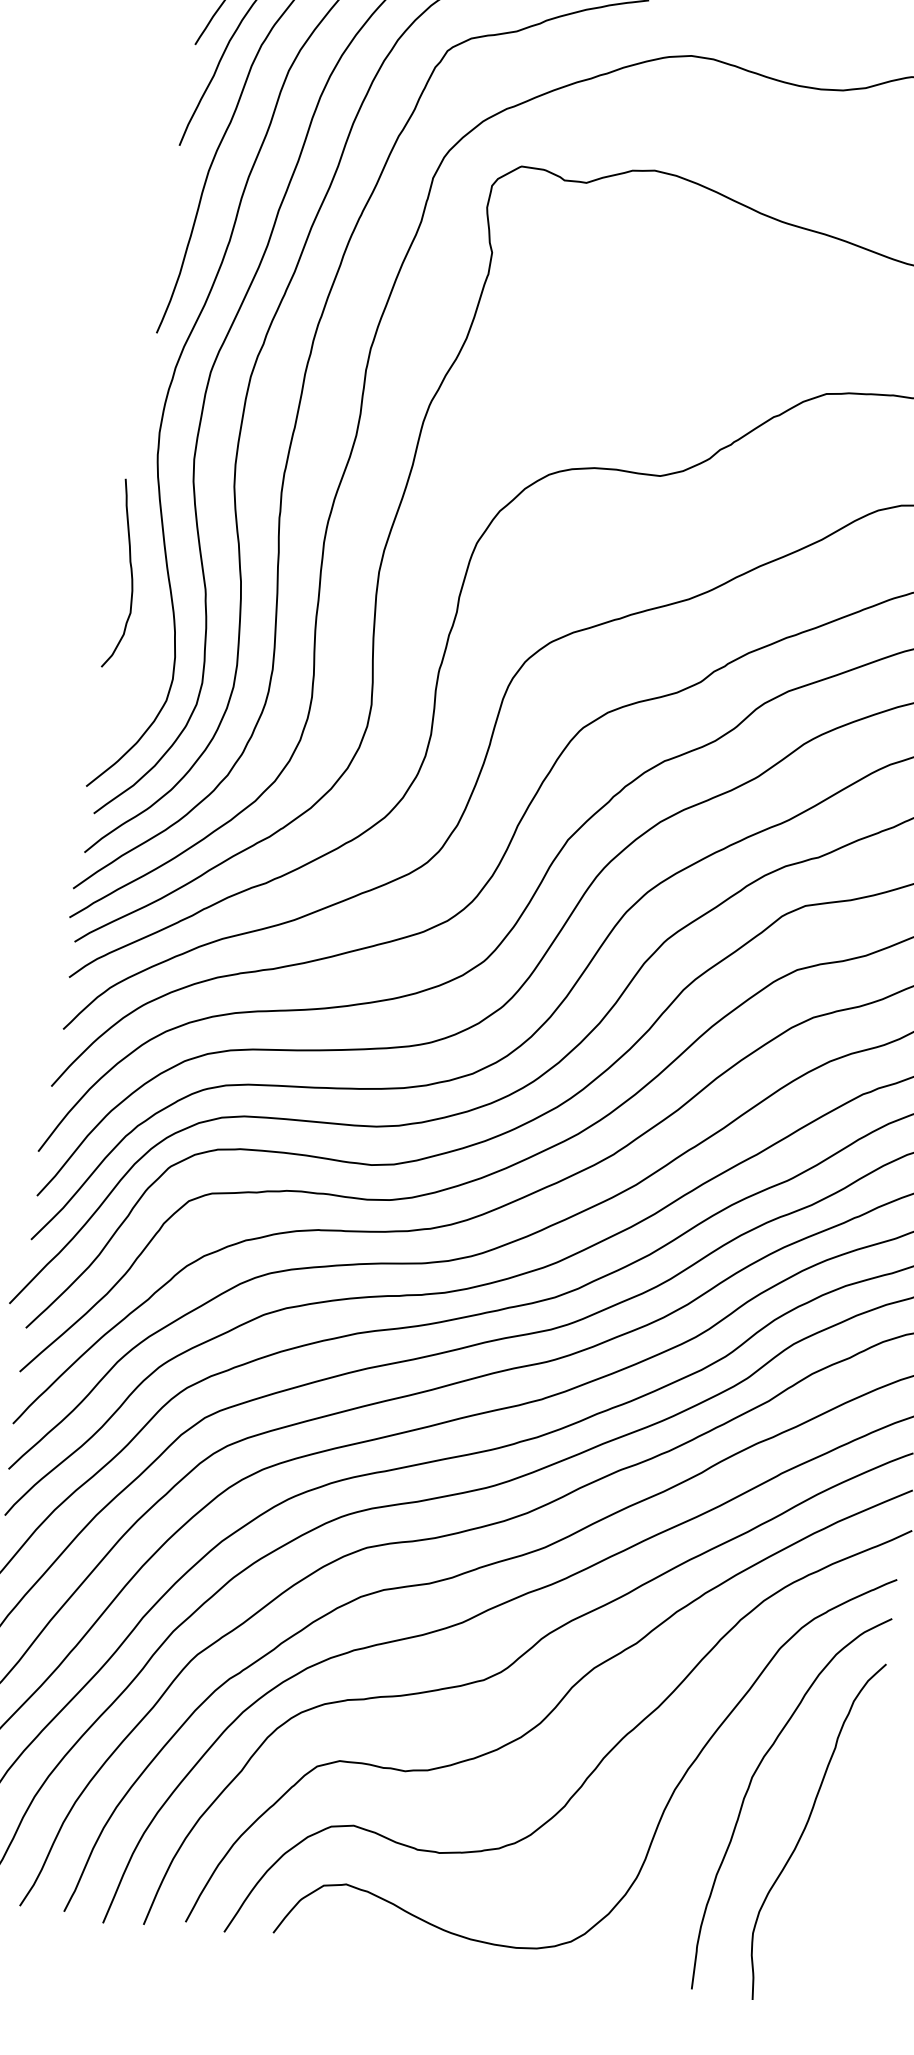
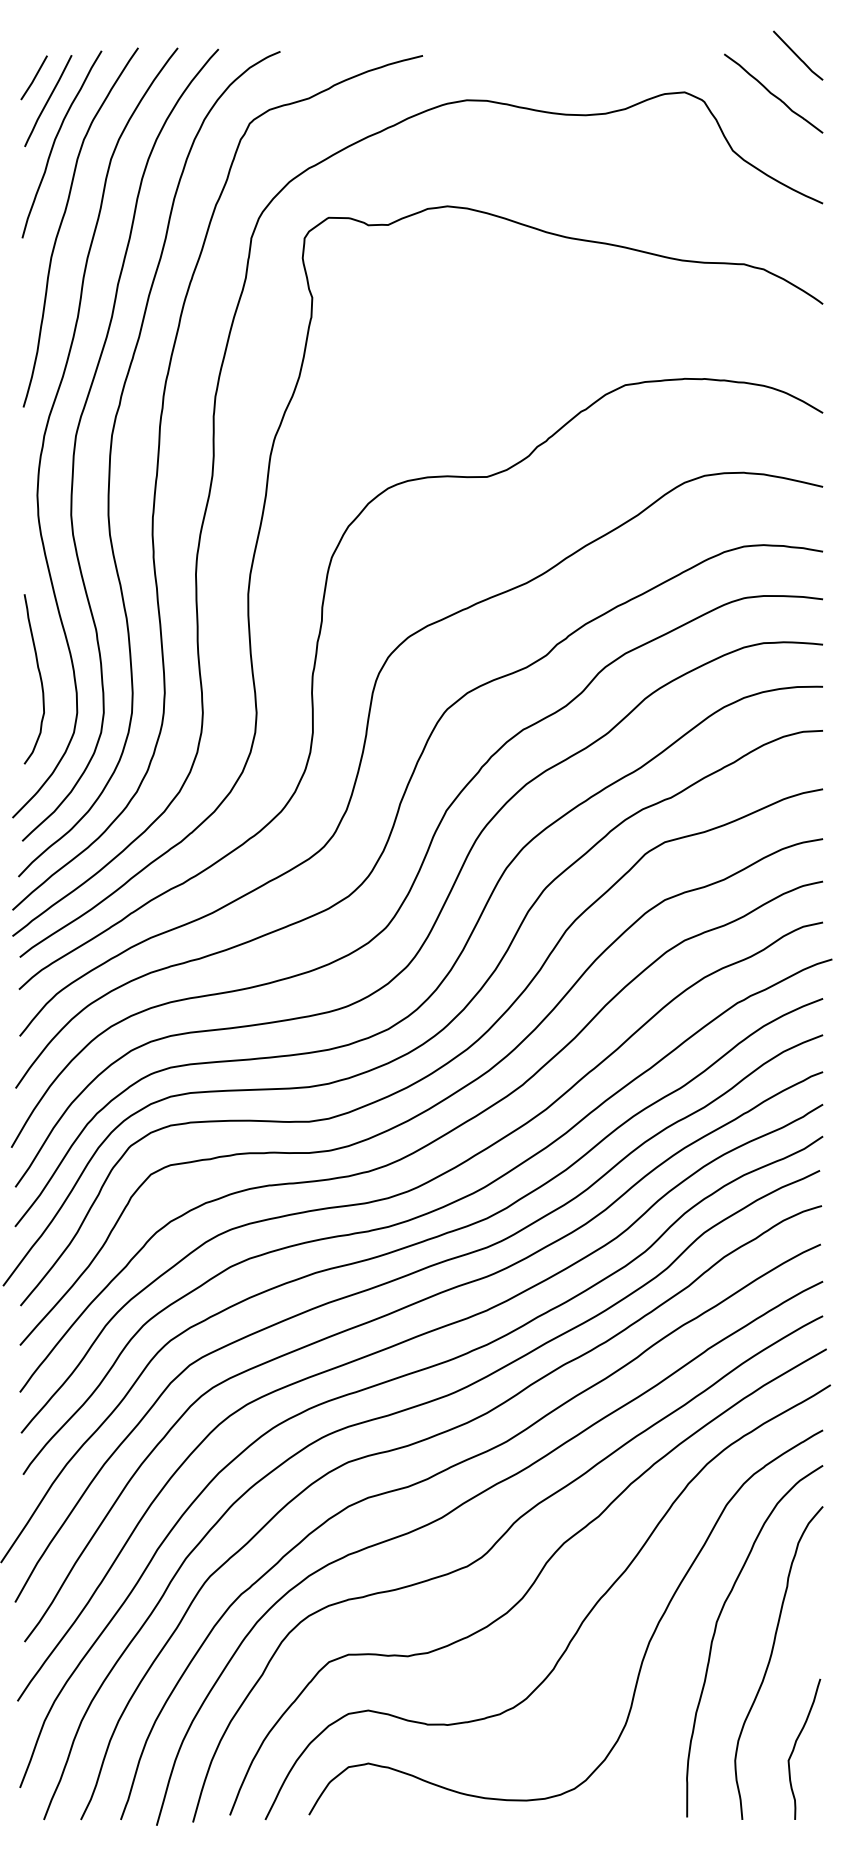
curve: (130, 573) -> (39, 677), moved
curve: (821, 1926) -> (795, 1746), added

